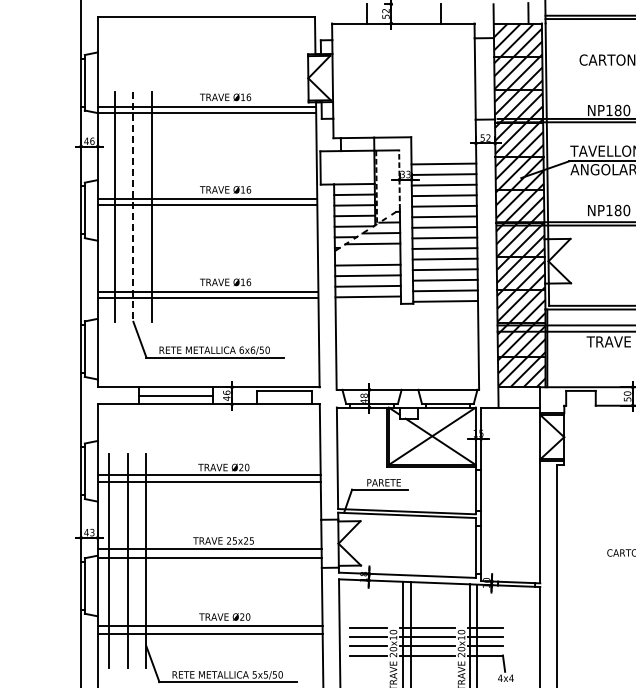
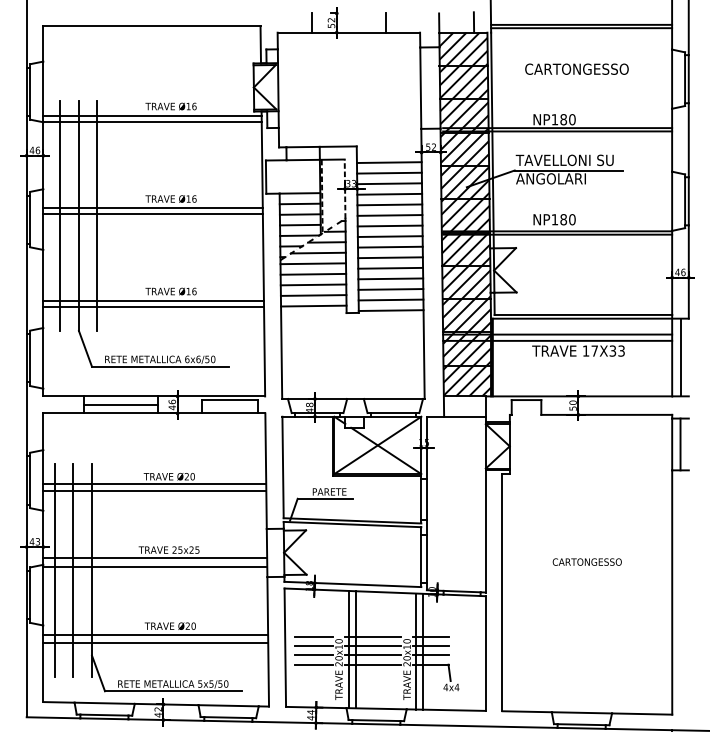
line: (442, 153) -> (388, 162), added
line: (132, 207) -> (78, 216), dashed -> solid
line: (367, 254) -> (313, 263), added

